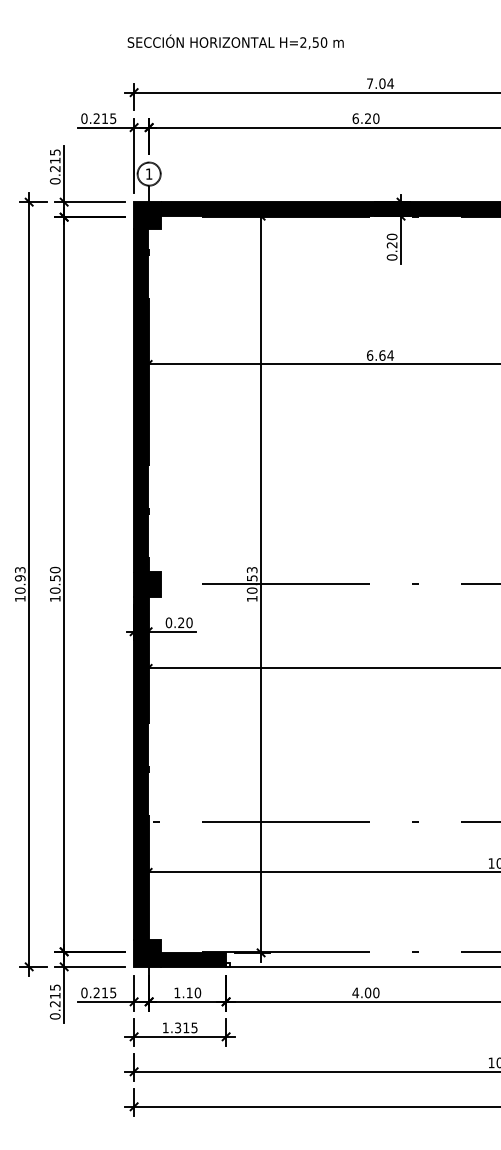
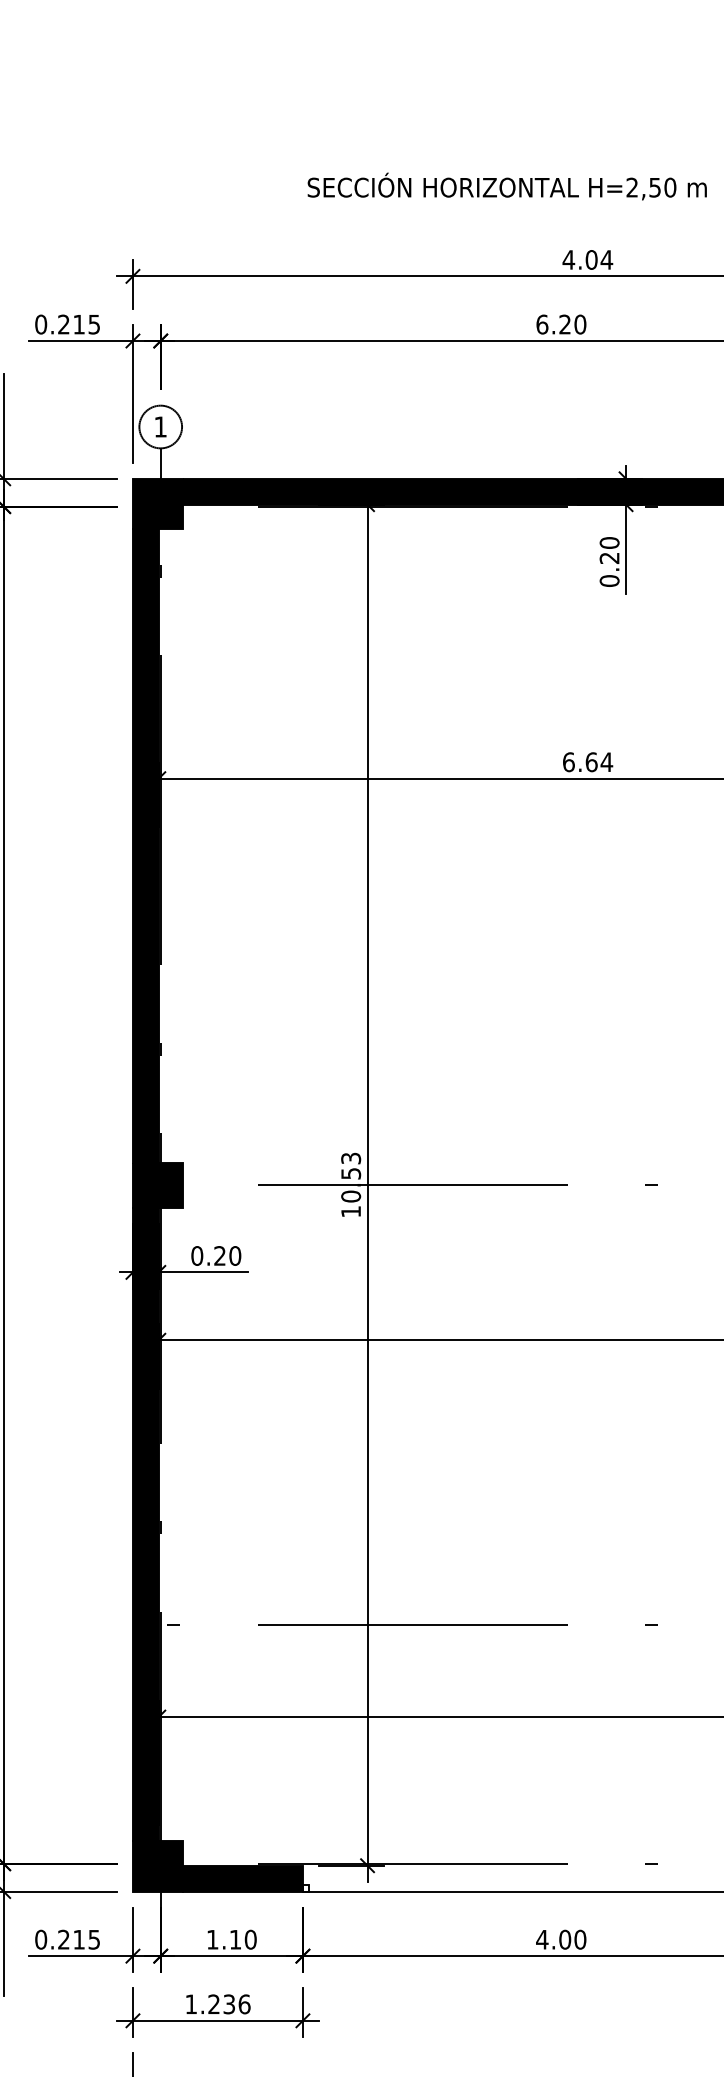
text: (235, 41) -> (506, 185), moved
text: (369, 83) -> (567, 259), 7.04 -> 4.04
text: (186, 1027) -> (229, 2003), 1.315 -> 1.236

